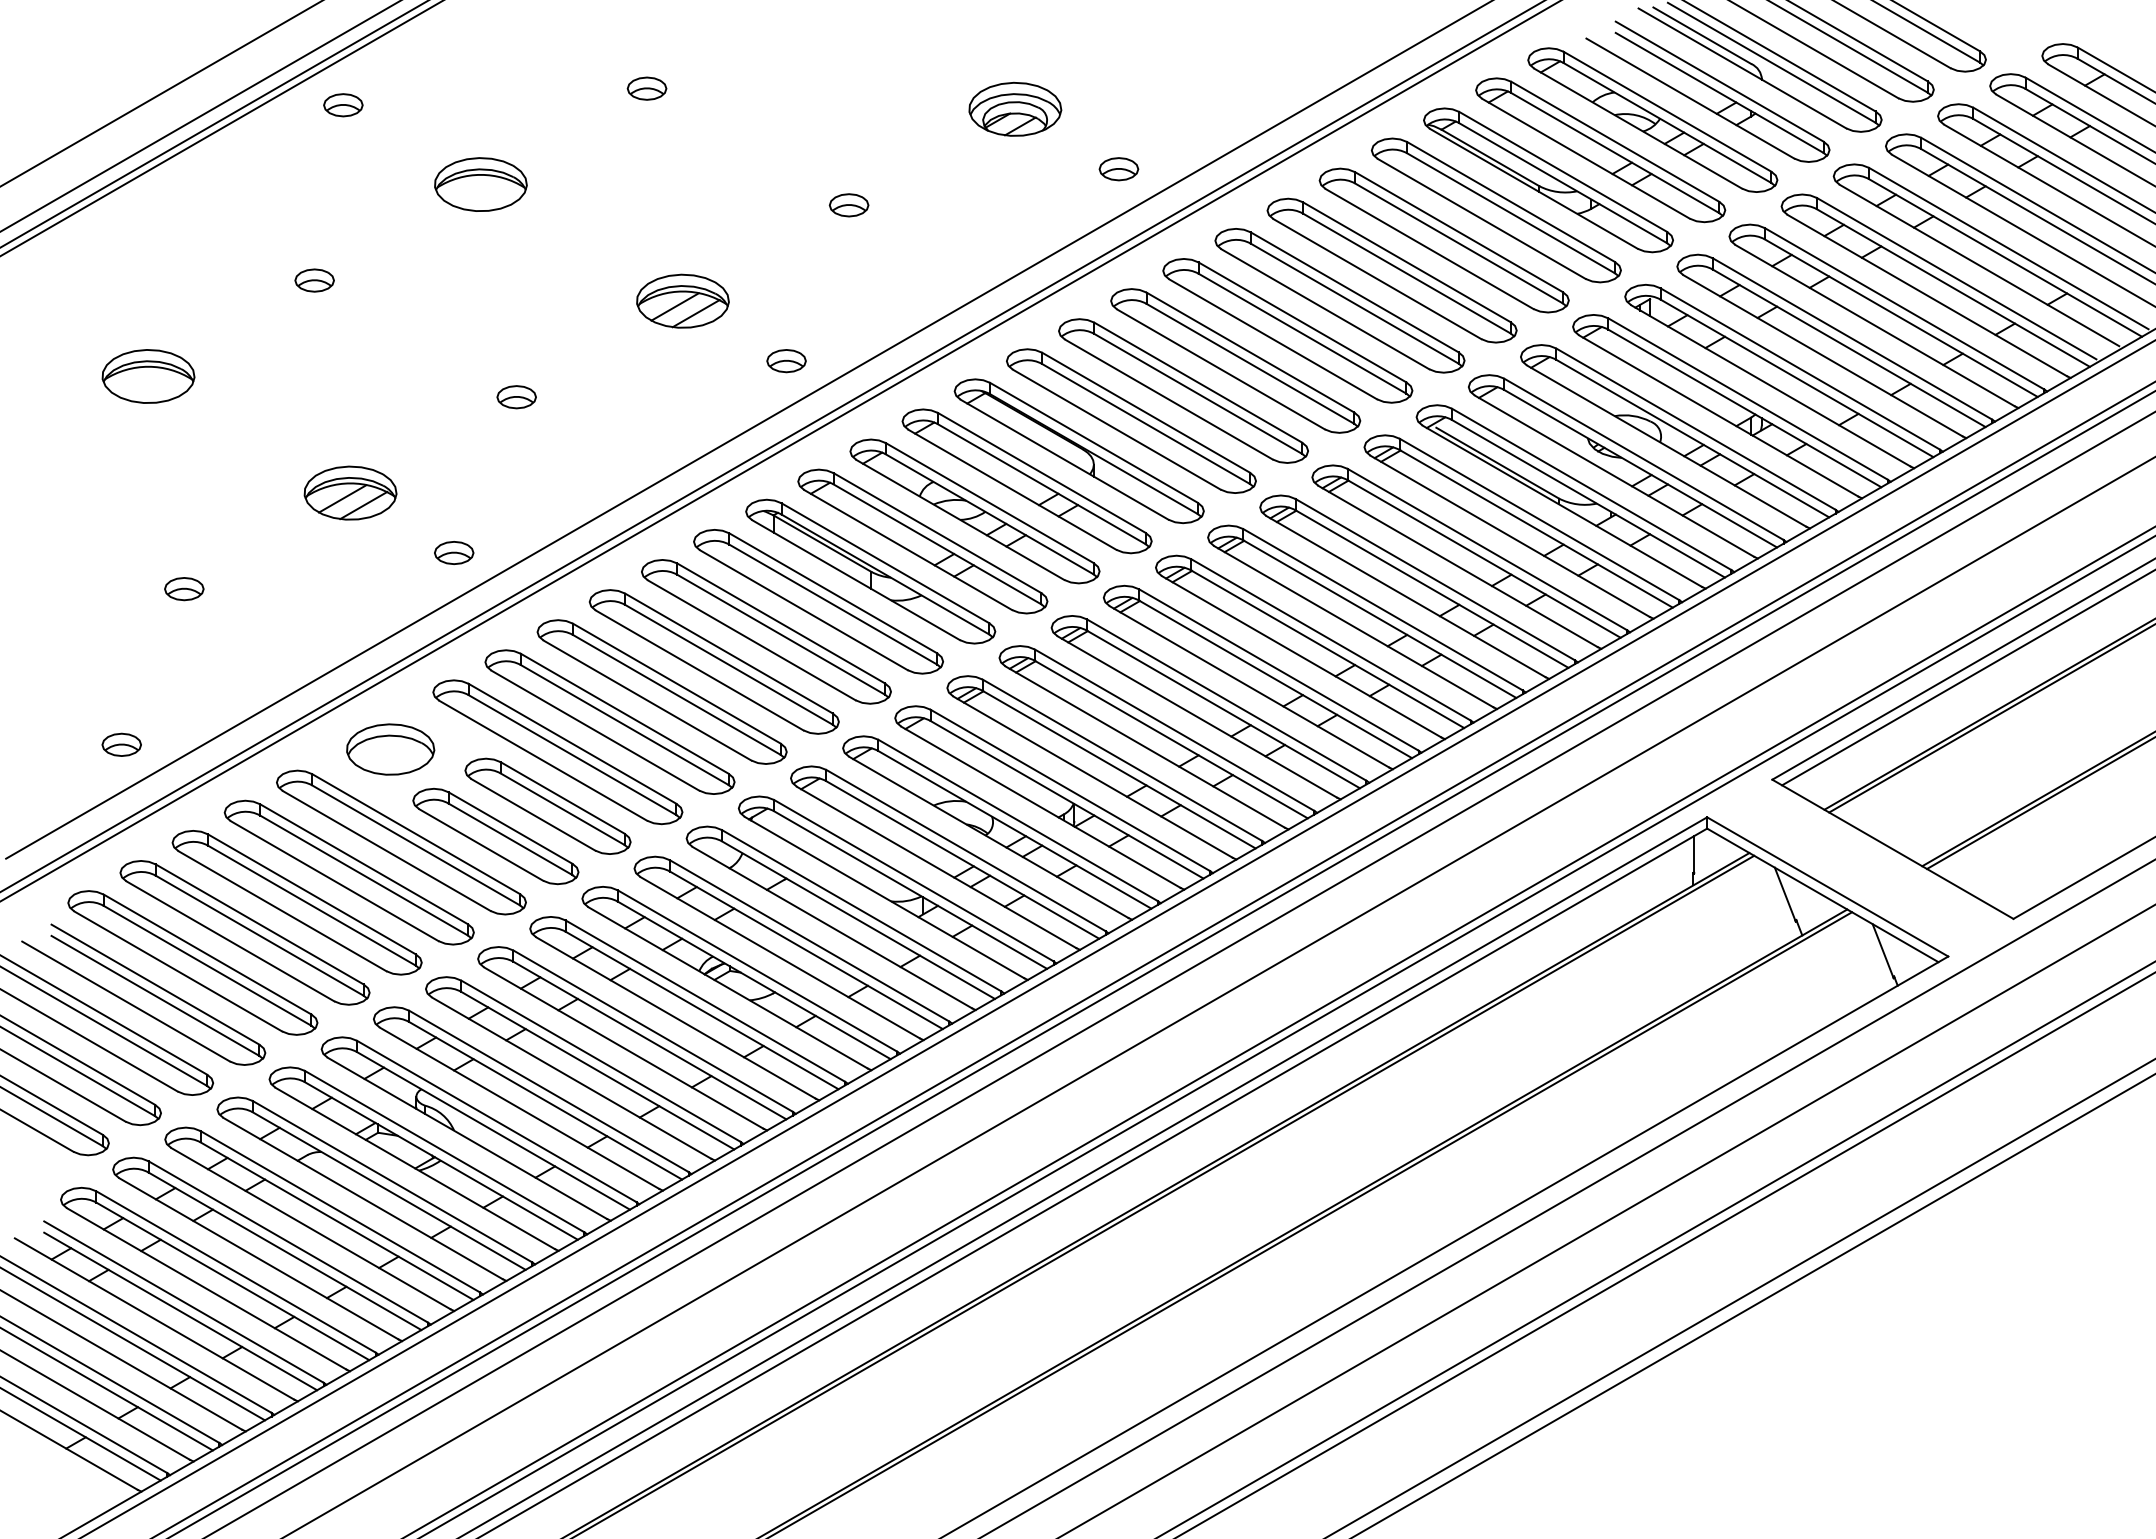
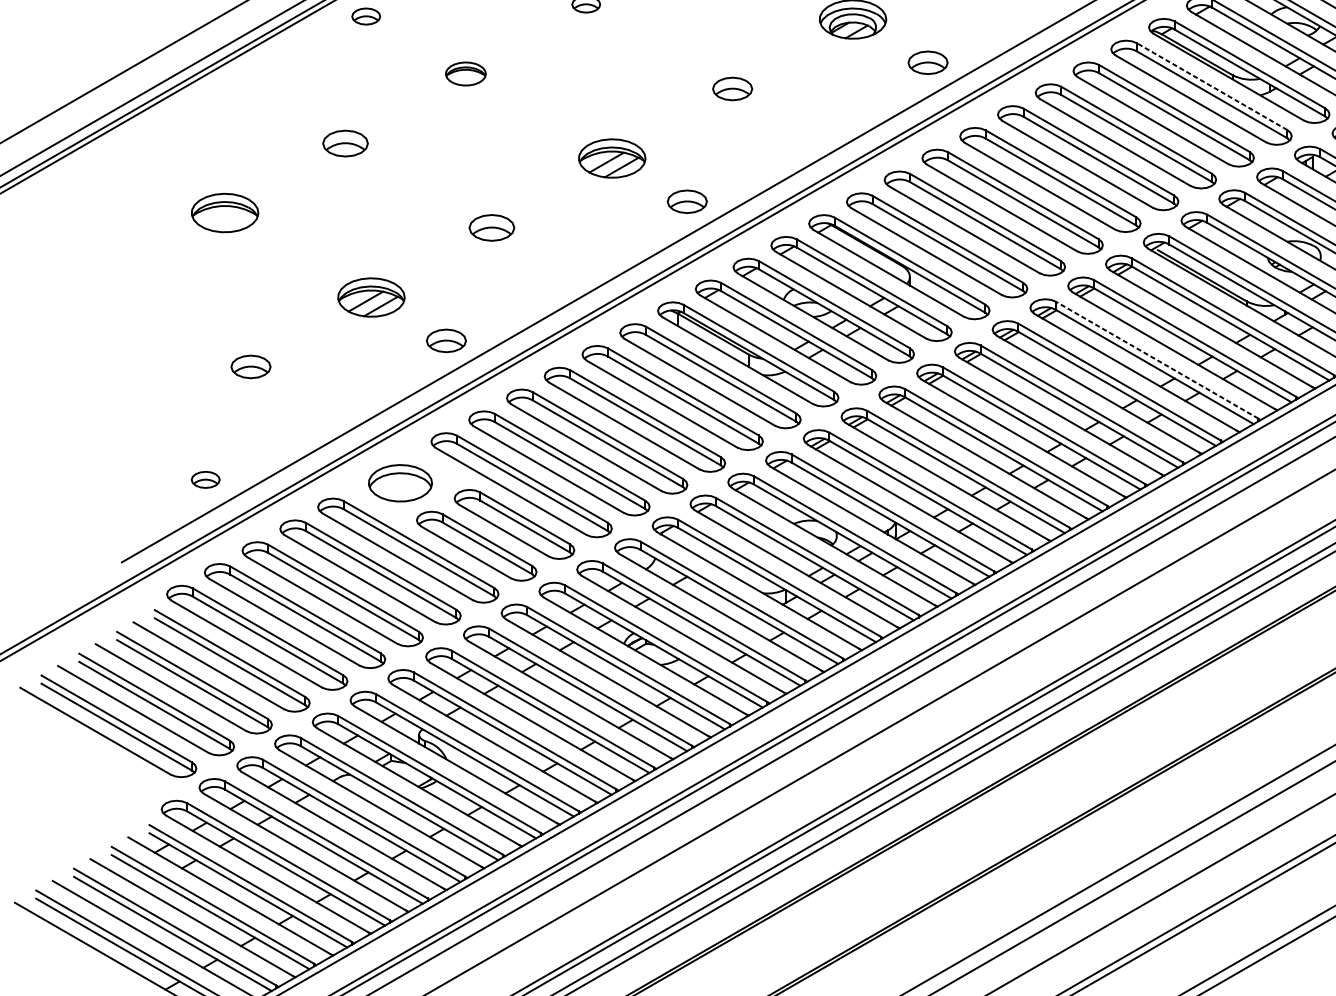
part: (1118, 169) -> (927, 63), size x1.4
part: (480, 184) -> (465, 73), size x0.6
line: (1511, 202) -> (1212, 86), solid -> dashed
part: (848, 205) -> (732, 89), size x1.4
part: (314, 280) -> (345, 143), size x1.6
part: (786, 361) -> (687, 202), size x1.4
part: (516, 397) -> (491, 228), size x1.6
part: (454, 552) -> (446, 340), size x1.4
line: (1434, 579) -> (1156, 360), solid -> dashed
part: (184, 589) -> (251, 367), size x1.4

